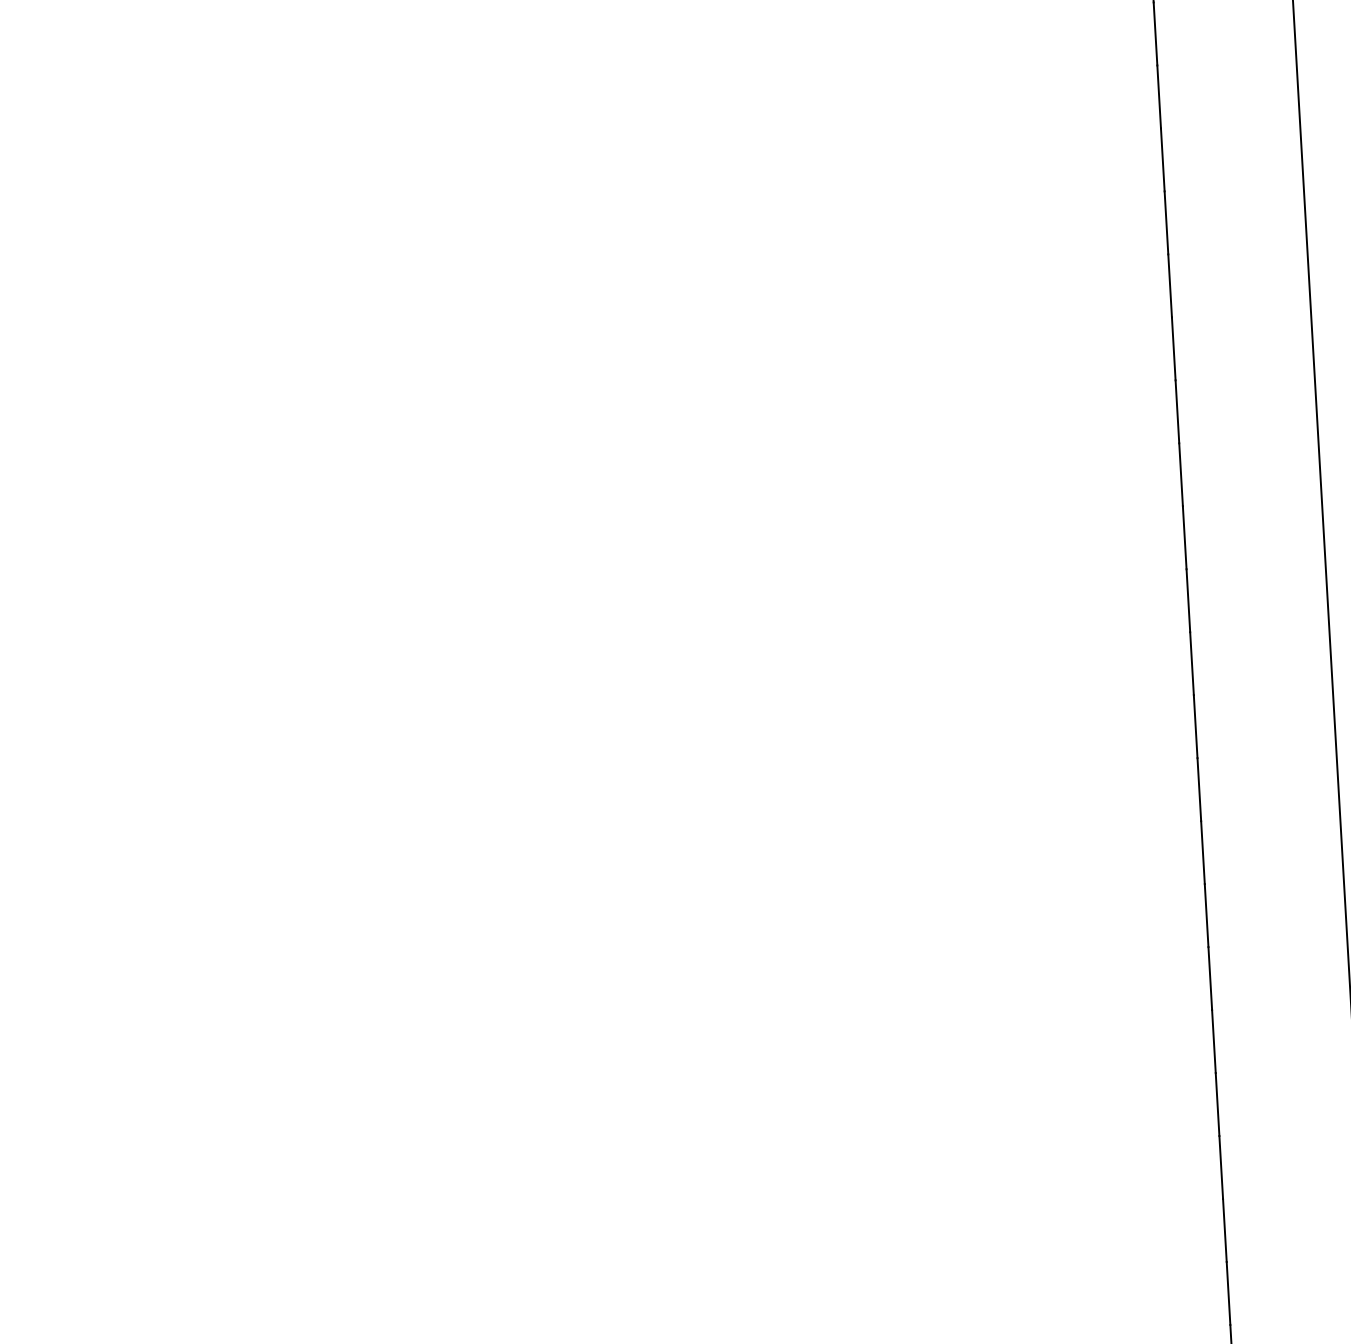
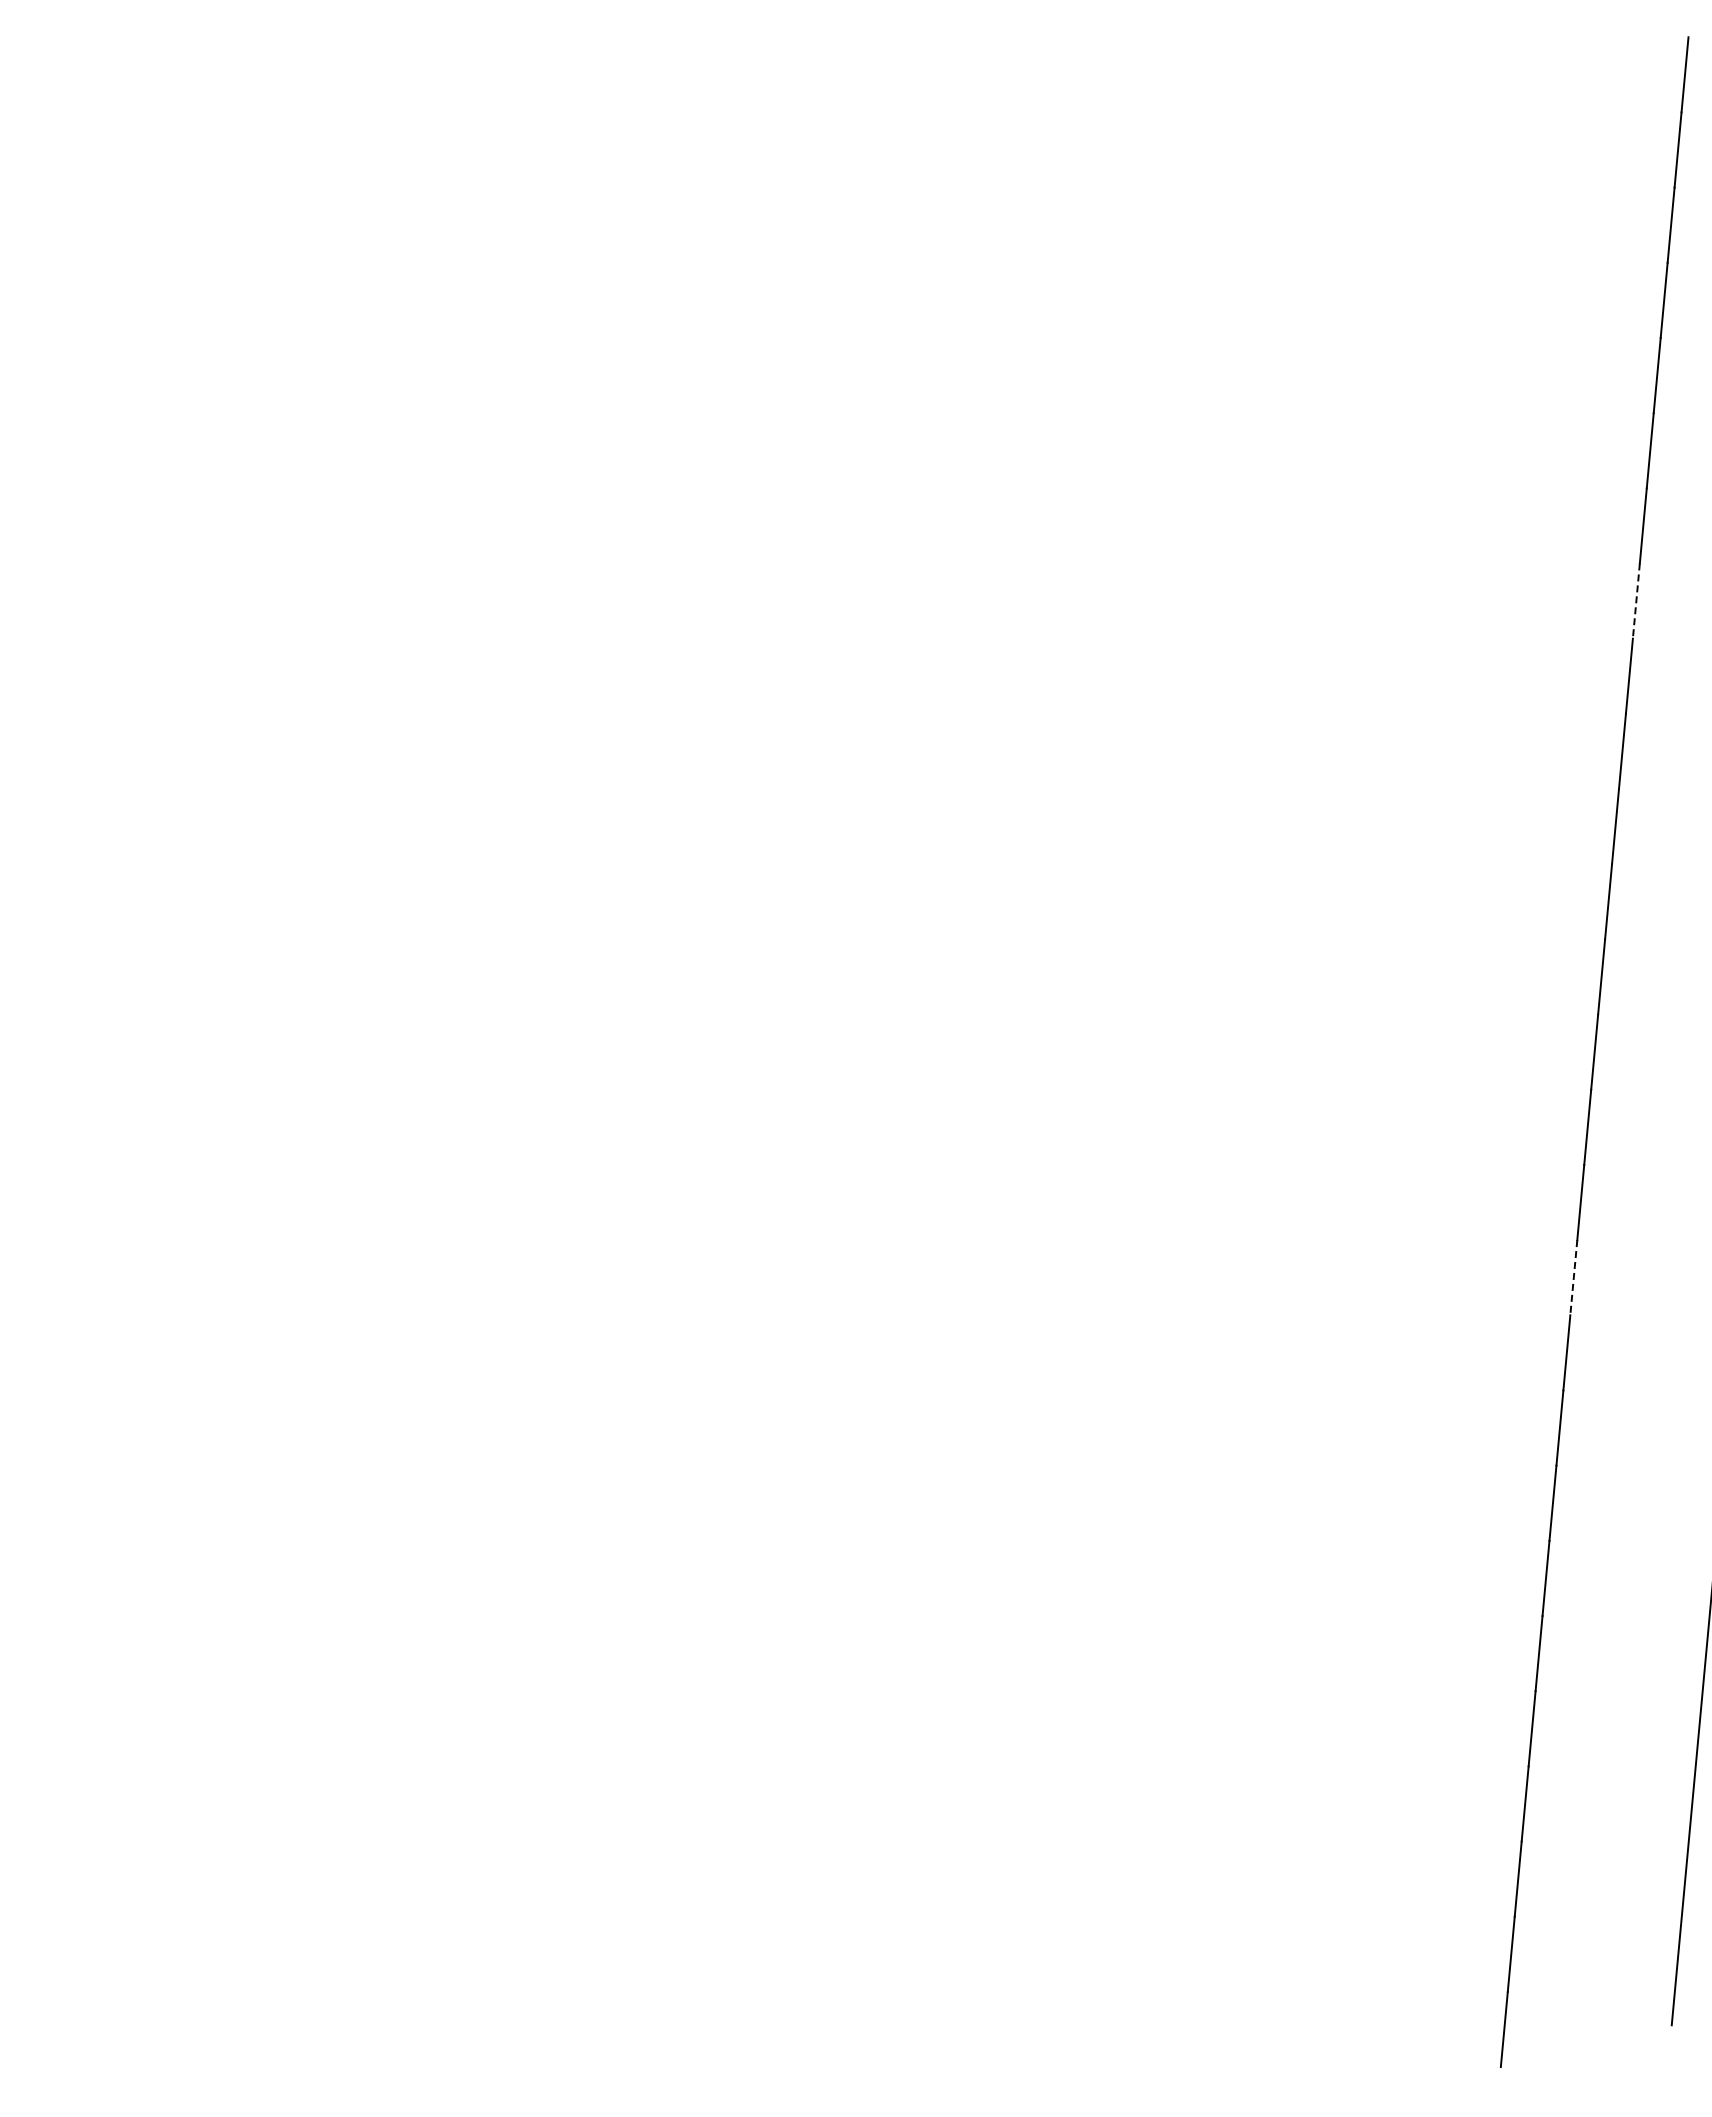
line: (1170, 286) -> (1636, 601), solid -> dashed
line: (1202, 852) -> (1573, 1277), solid -> dashed

